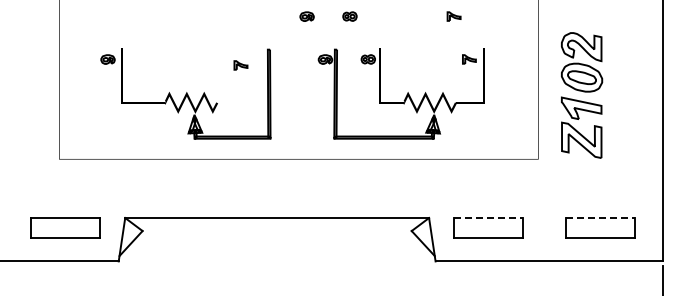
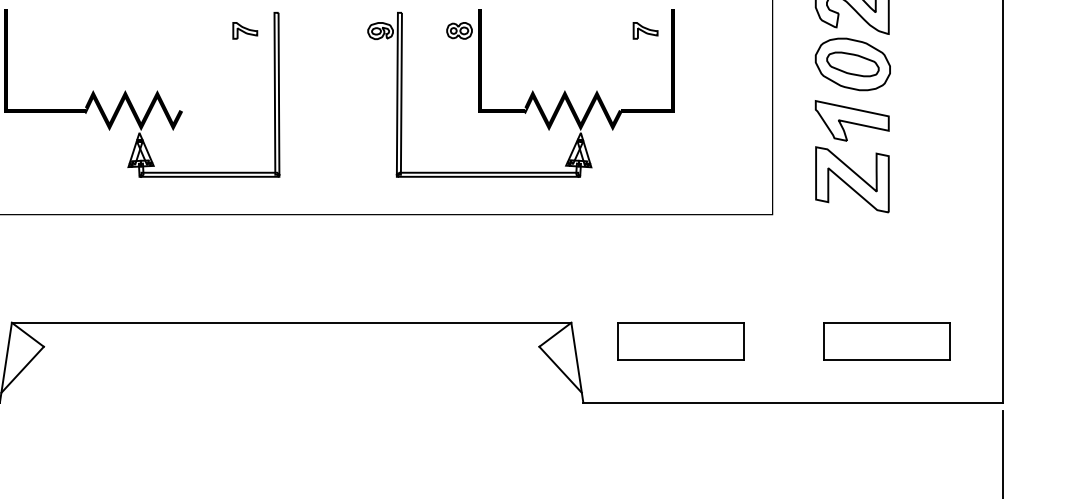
part: (240, 65) -> (244, 30), moved
line: (489, 218) -> (682, 323), dashed -> solid
line: (601, 218) -> (888, 323), dashed -> solid

